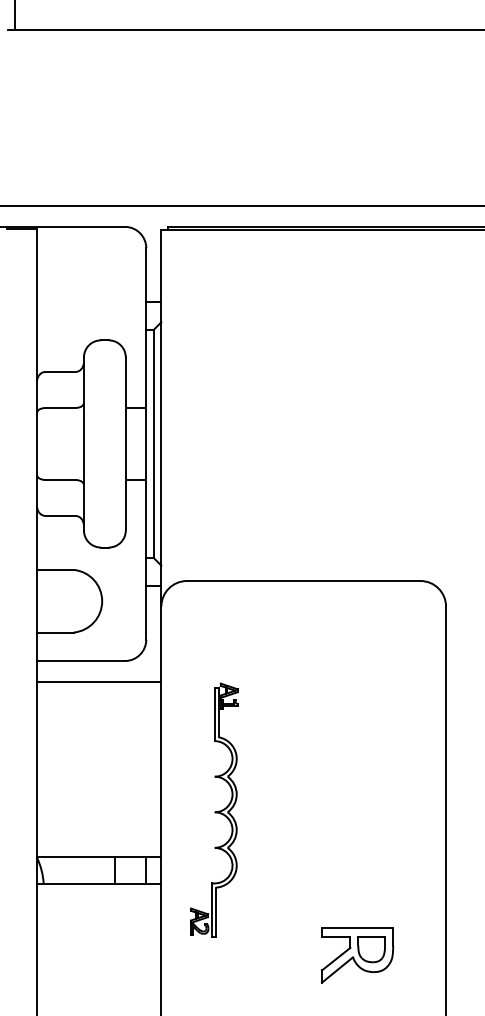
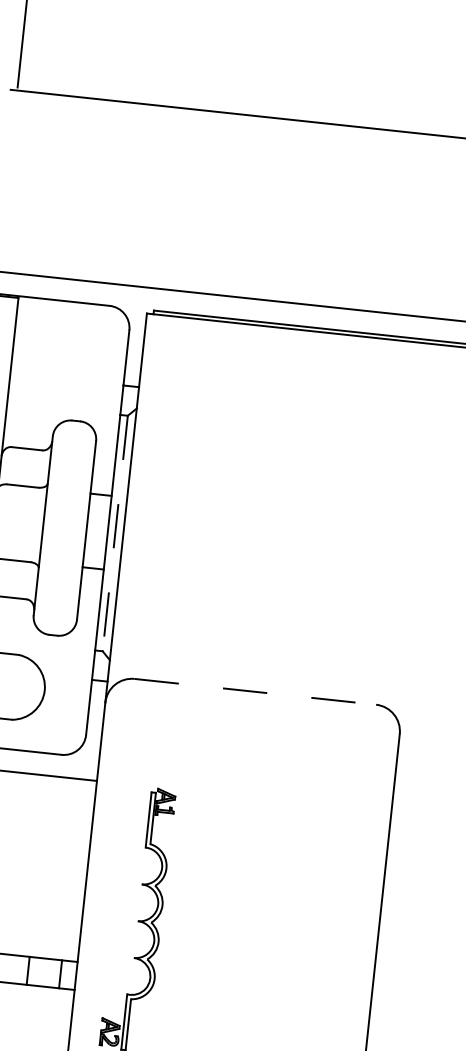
line: (153, 443) -> (115, 533), solid -> dashed
line: (303, 581) -> (255, 692), solid -> dashed

